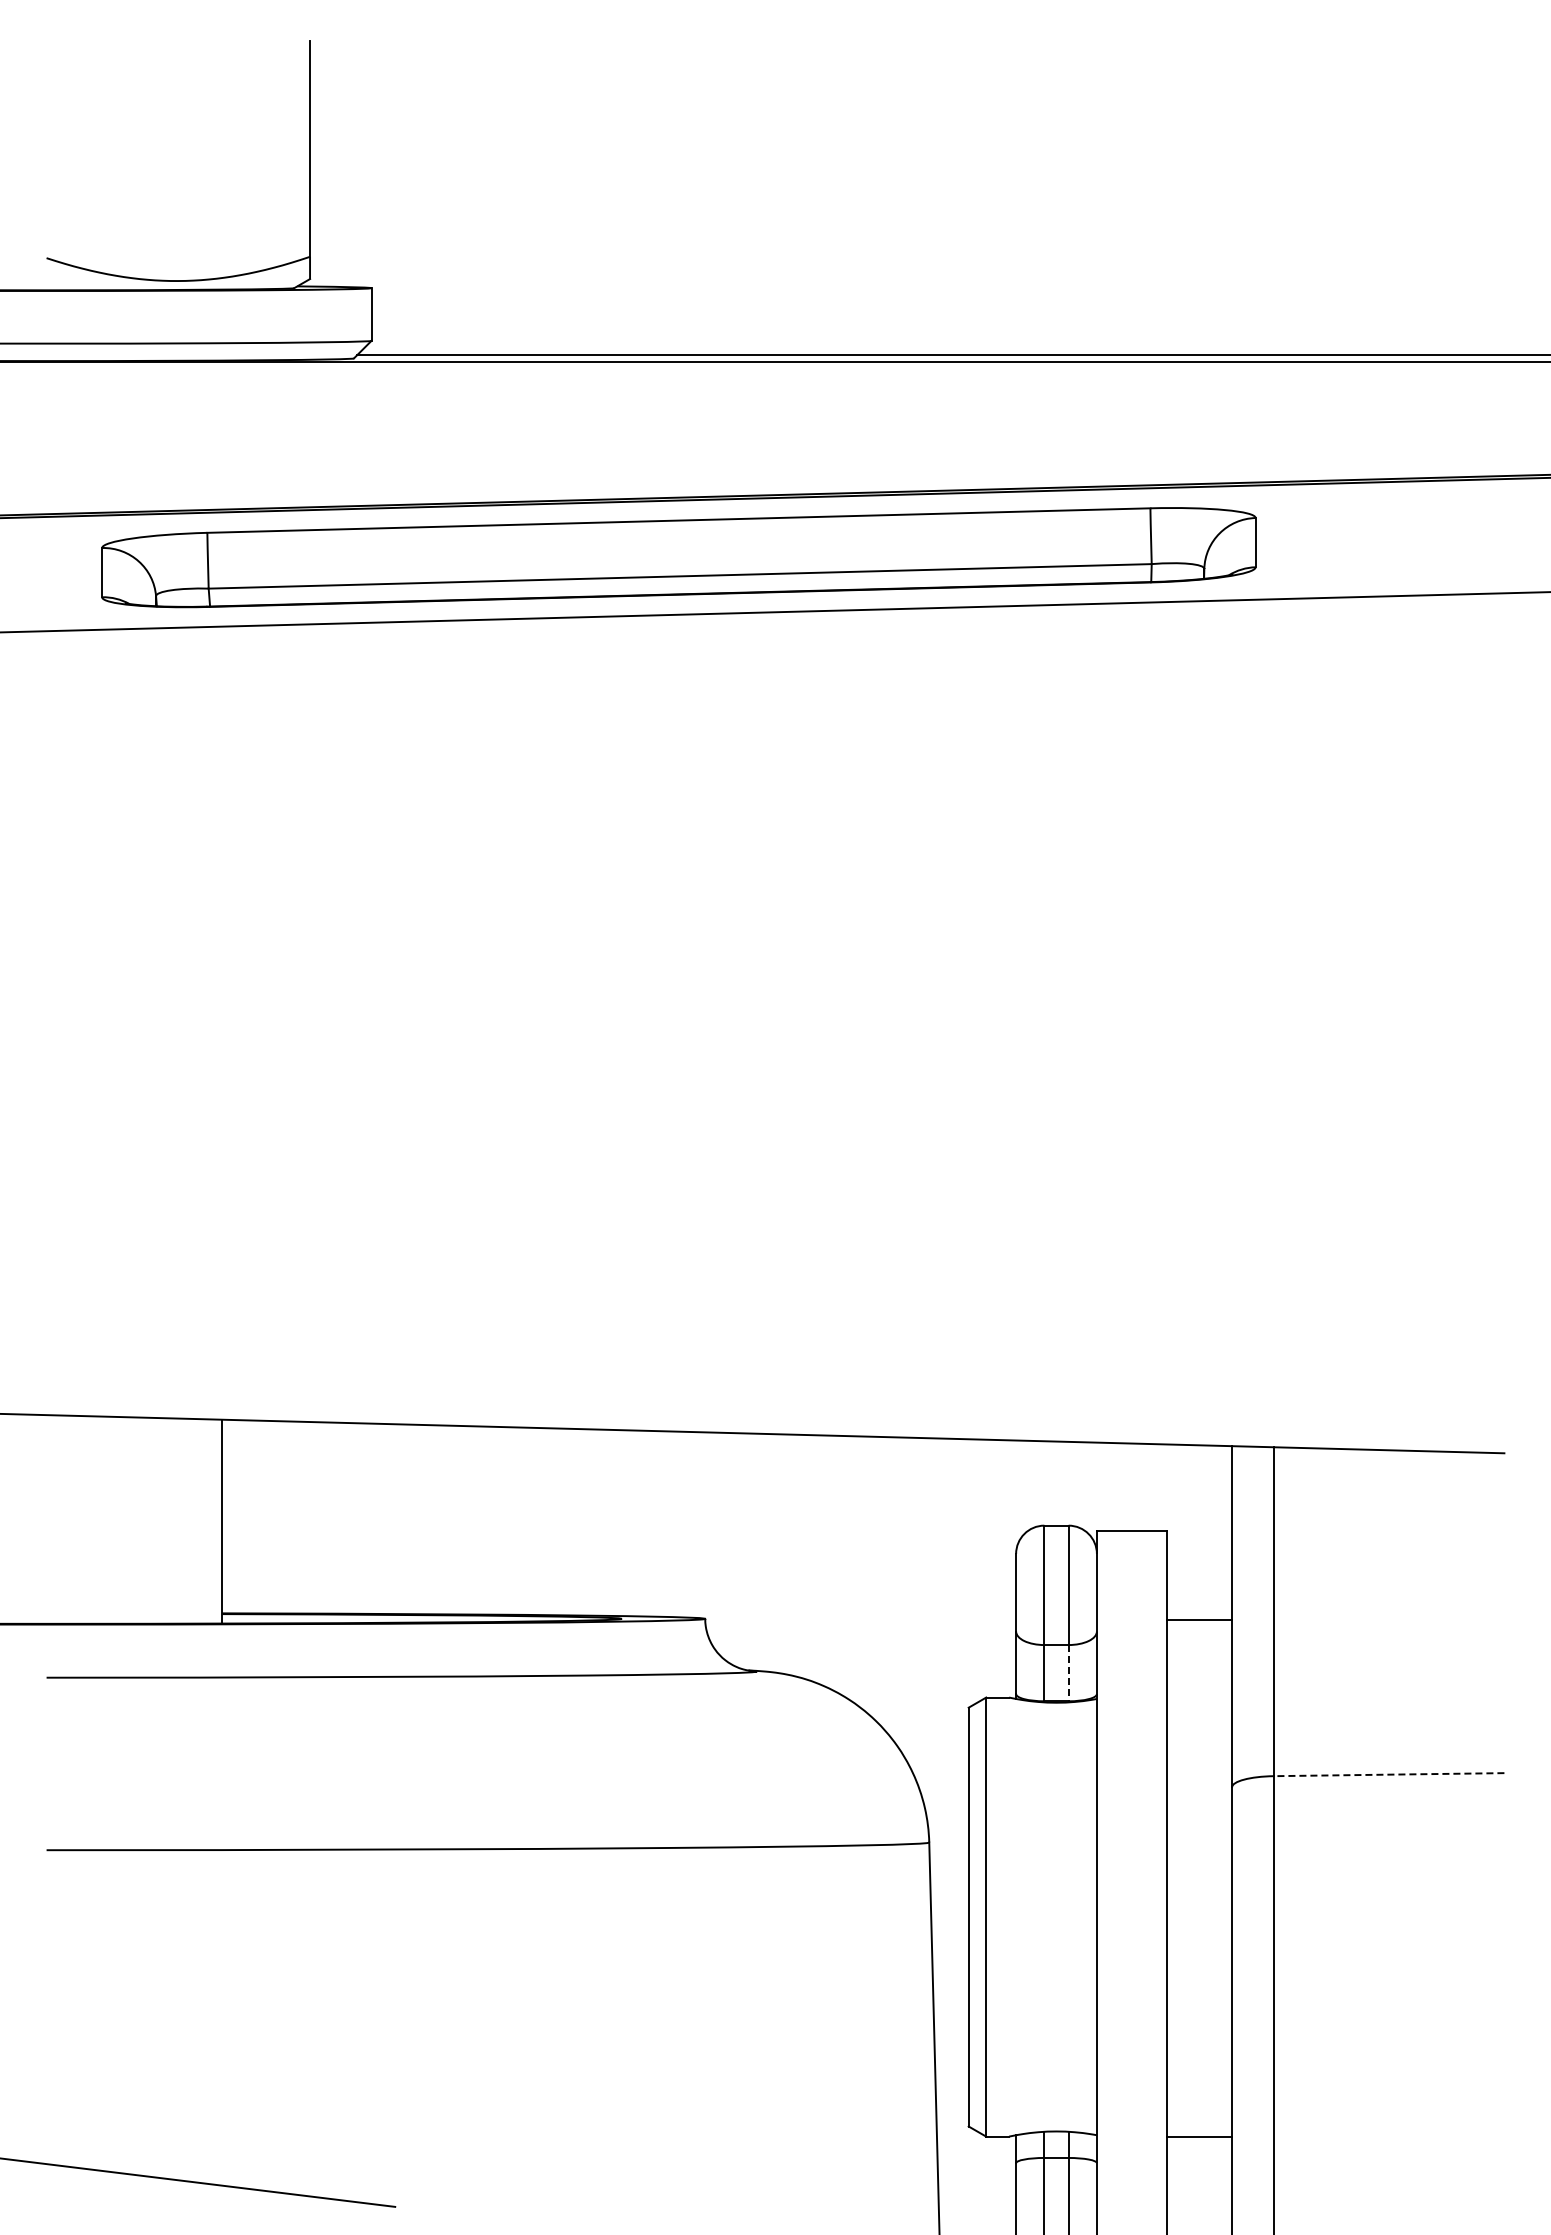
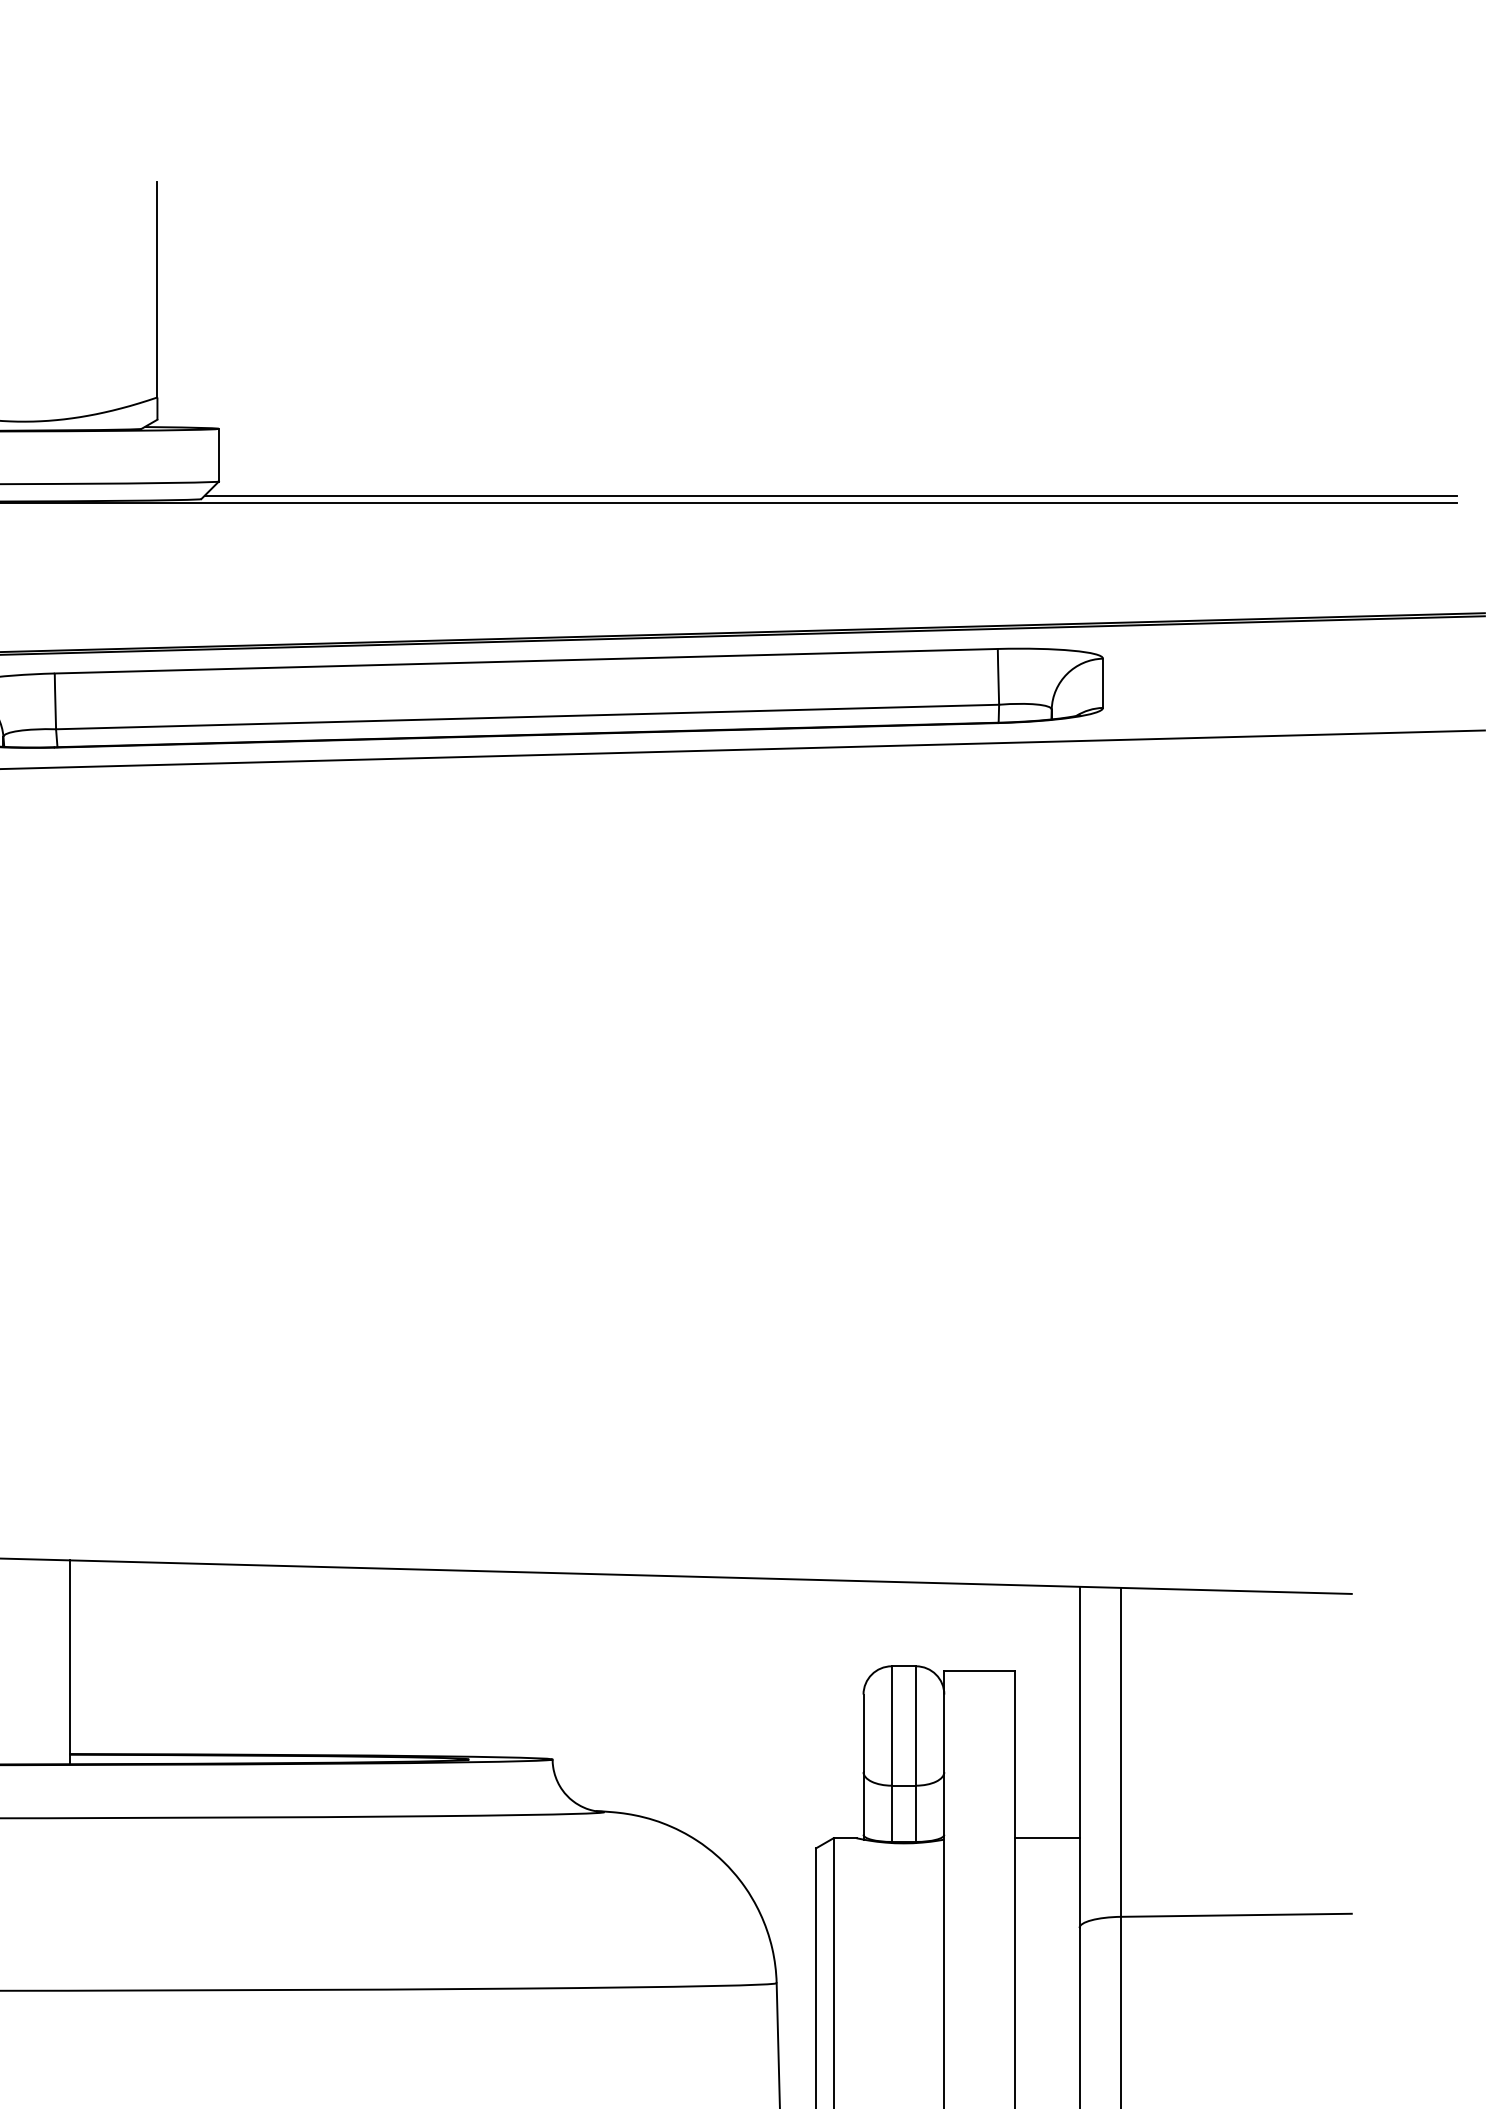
line: (1199, 1619) -> (1046, 1838), moved
line: (1068, 1673) -> (915, 1814), dashed -> solid
line: (1388, 1774) -> (1235, 1915), dashed -> solid

